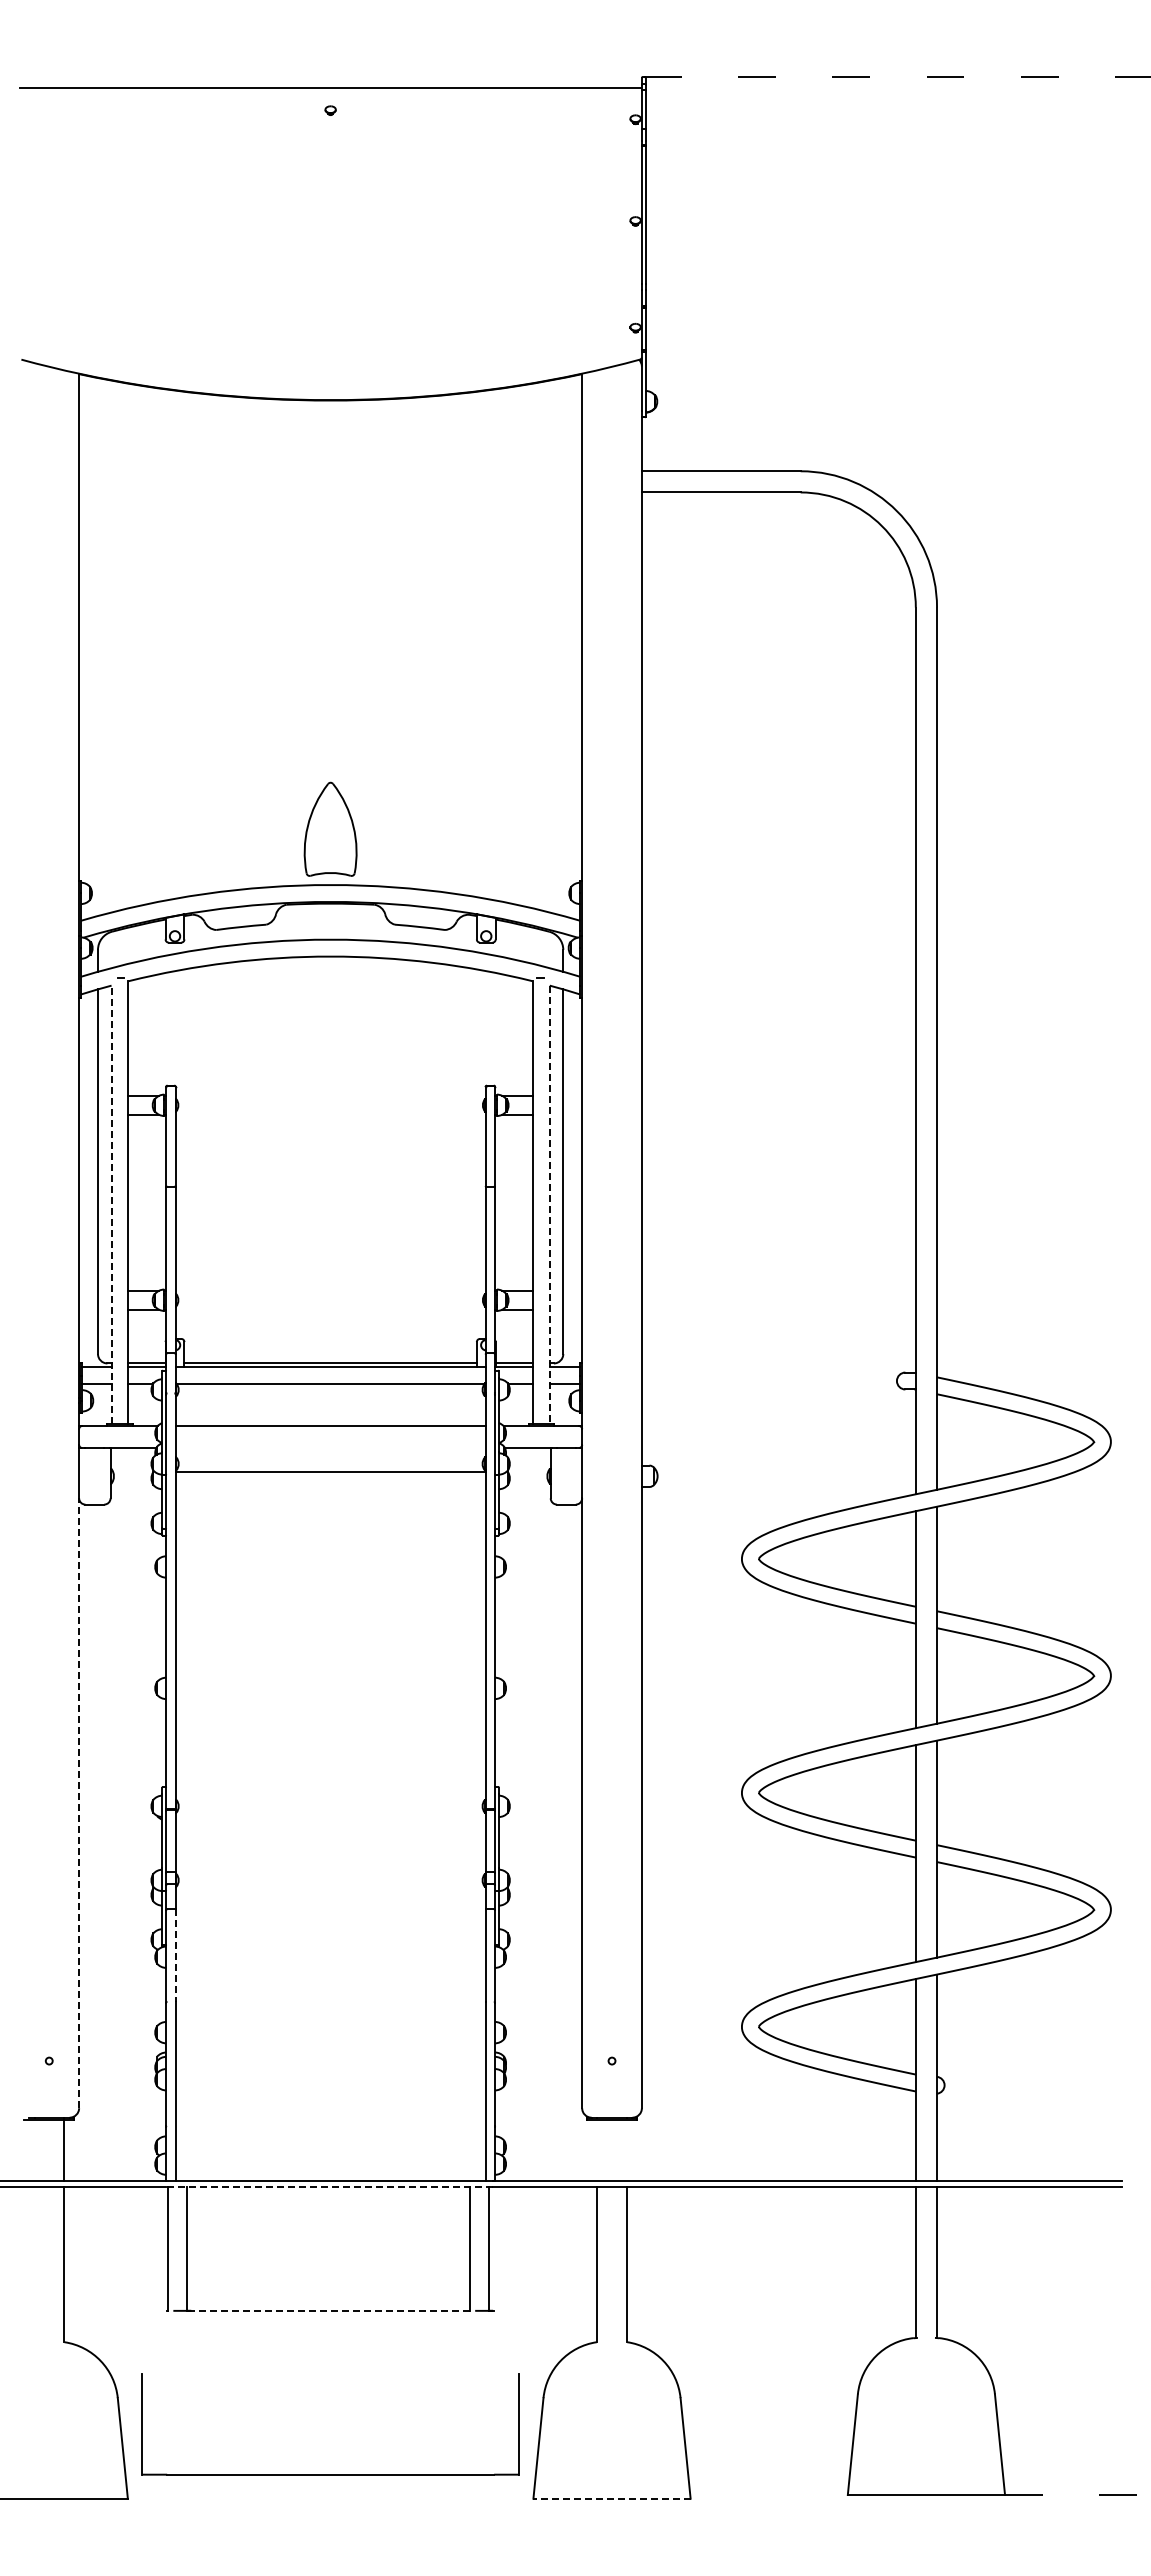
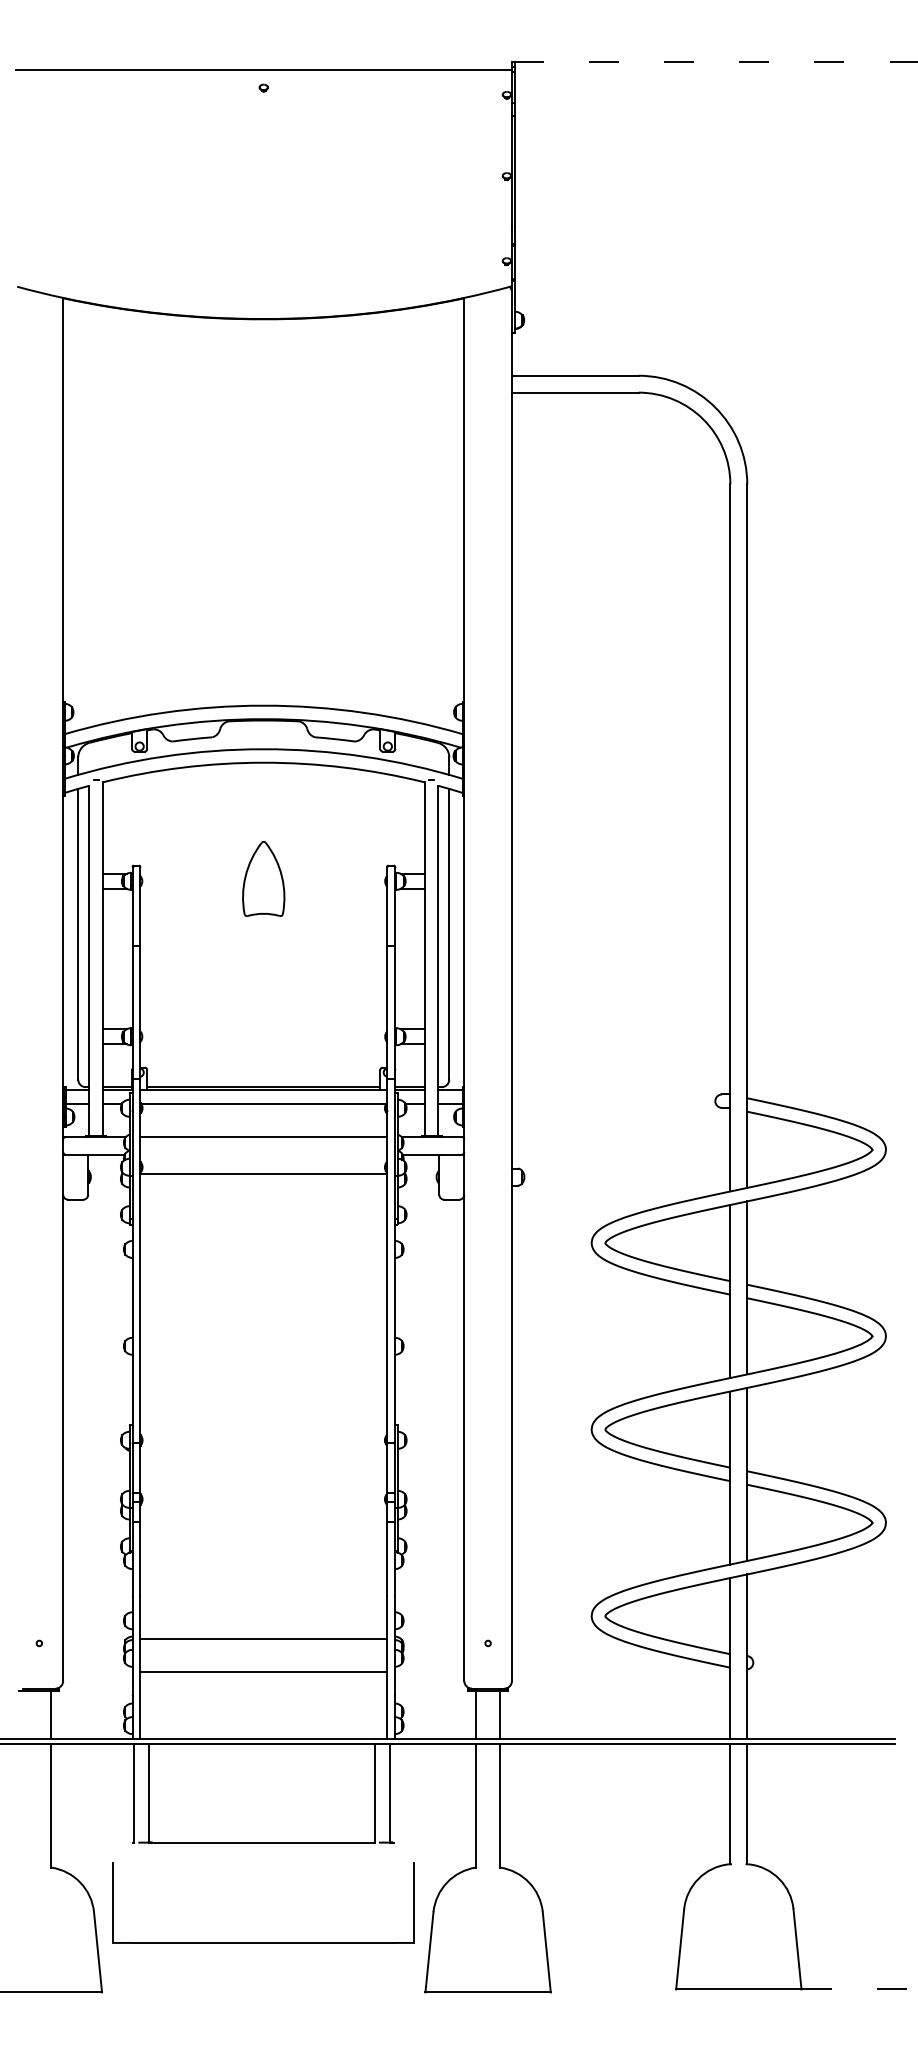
part: (330, 828) -> (263, 878), moved
line: (111, 1204) -> (89, 960), dashed -> solid
line: (549, 1205) -> (438, 961), dashed -> solid
line: (79, 1803) -> (63, 1438), dashed -> solid
line: (175, 1956) -> (140, 1560), dashed -> solid
line: (330, 2055) -> (263, 1639), added
line: (330, 2096) -> (263, 1671), added
line: (596, 2150) -> (475, 1714), added
line: (627, 2150) -> (500, 1714), added
line: (329, 2186) -> (262, 1743), dashed -> solid
line: (327, 2310) -> (261, 1842), dashed -> solid
part: (330, 2474) -> (263, 1942), moved
line: (612, 2498) -> (488, 1992), dashed -> solid

